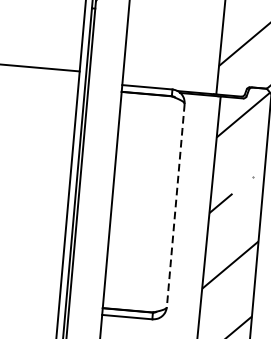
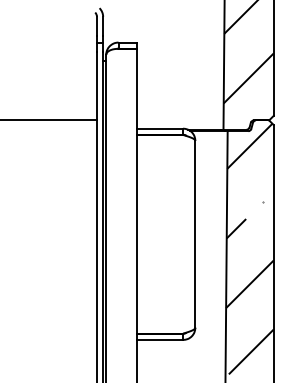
line: (175, 205) -> (195, 234), dashed -> solid

